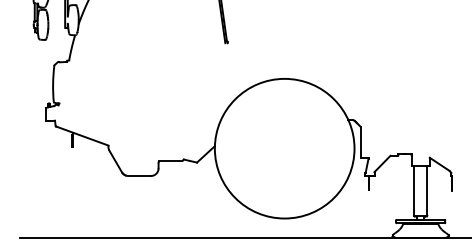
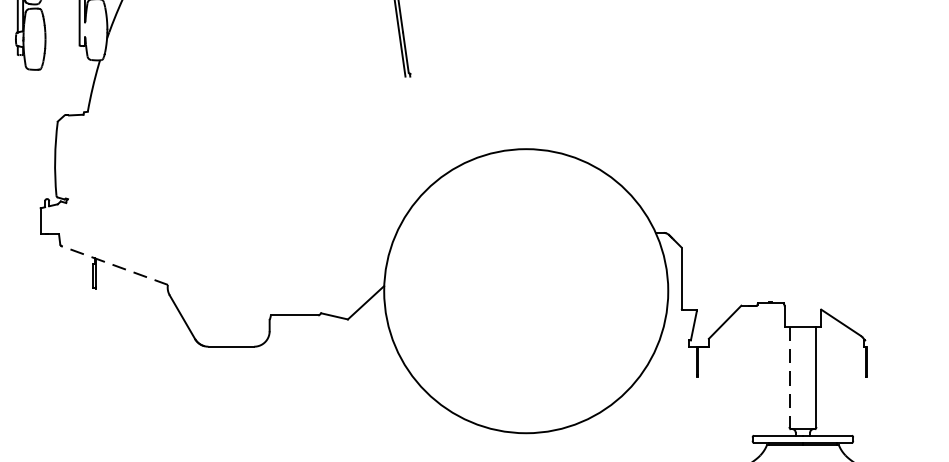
line: (82, 136) -> (114, 266), solid -> dashed
line: (414, 190) -> (790, 376), solid -> dashed

